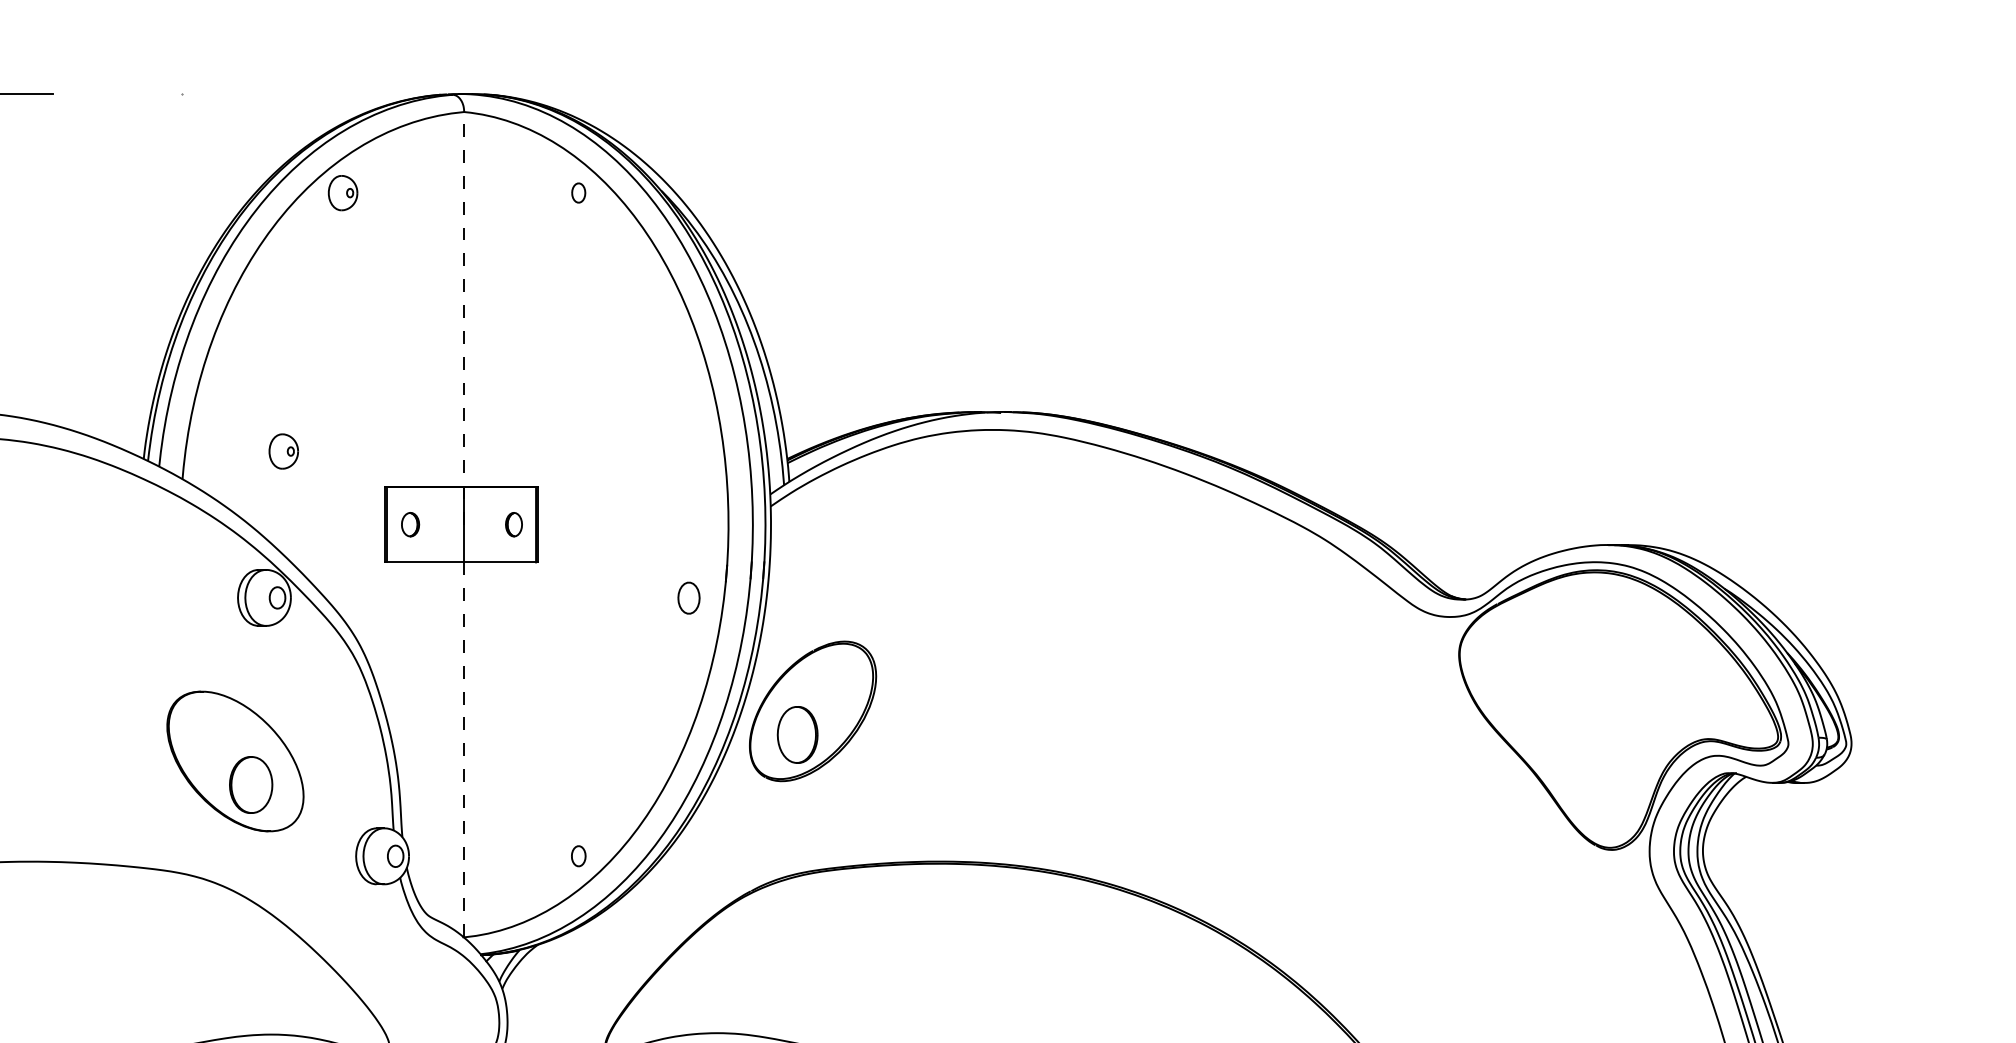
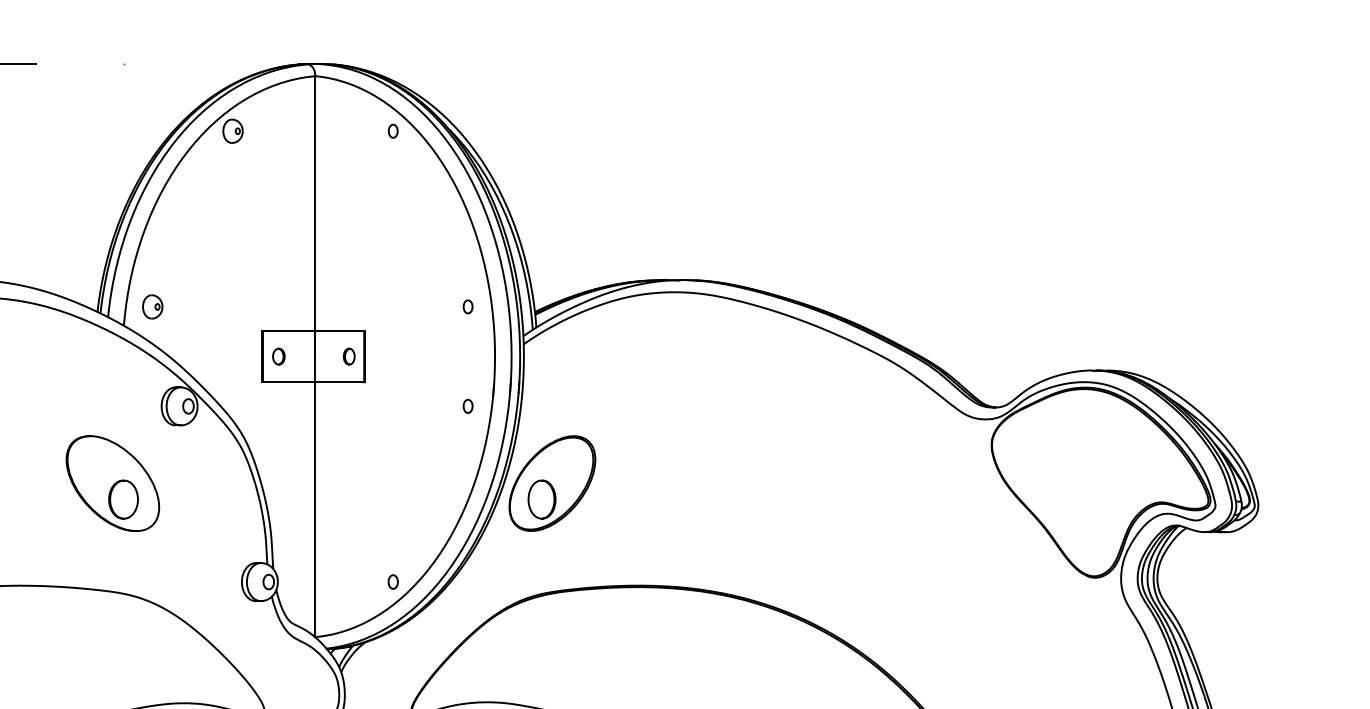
line: (464, 317) -> (315, 215), dashed -> solid
part: (283, 450) -> (152, 306), moved
part: (688, 450) -> (467, 306), added
part: (688, 596) -> (467, 405), size x0.62
line: (464, 751) -> (315, 510), dashed -> solid
part: (234, 761) -> (112, 483), moved

